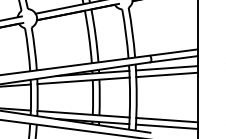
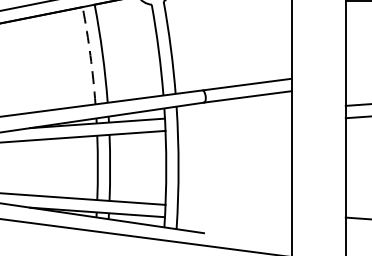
arc: (89, 36) -> (91, 54), solid -> dashed
line: (166, 68) -> (233, 114), removed
line: (166, 74) -> (233, 125), removed
line: (166, 119) -> (233, 208), removed
line: (166, 126) -> (233, 221), removed

